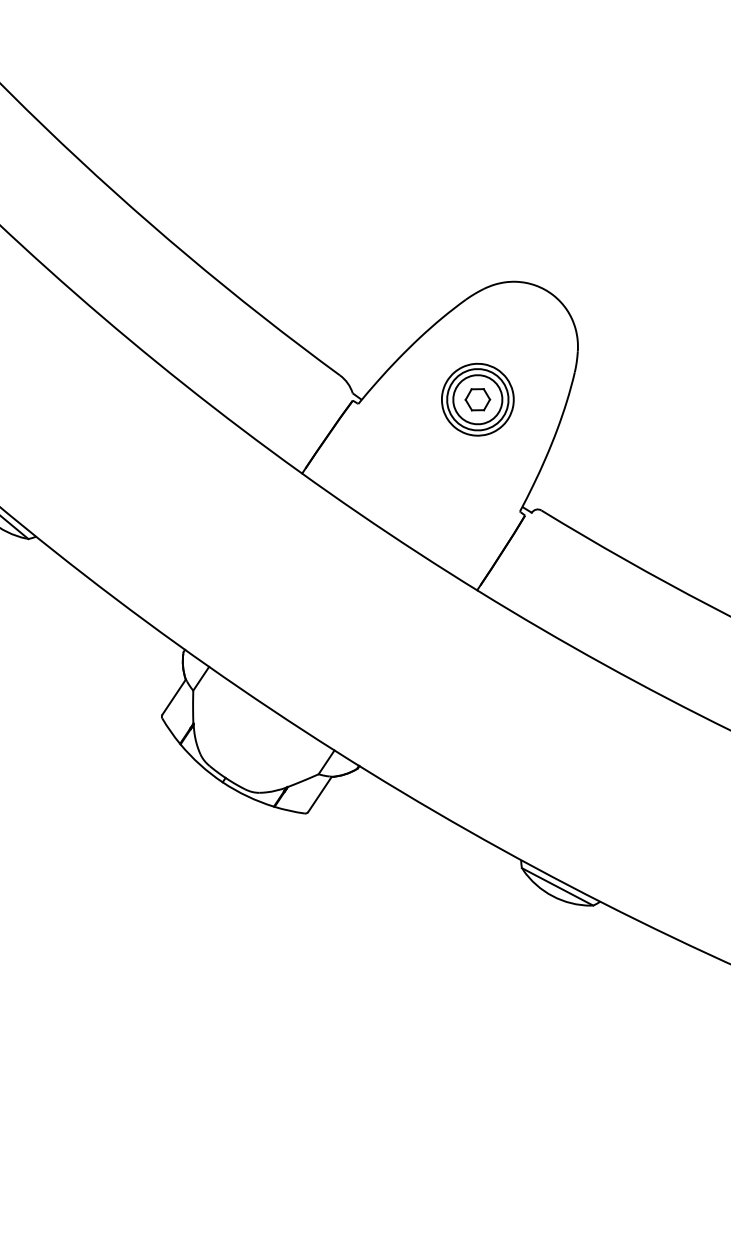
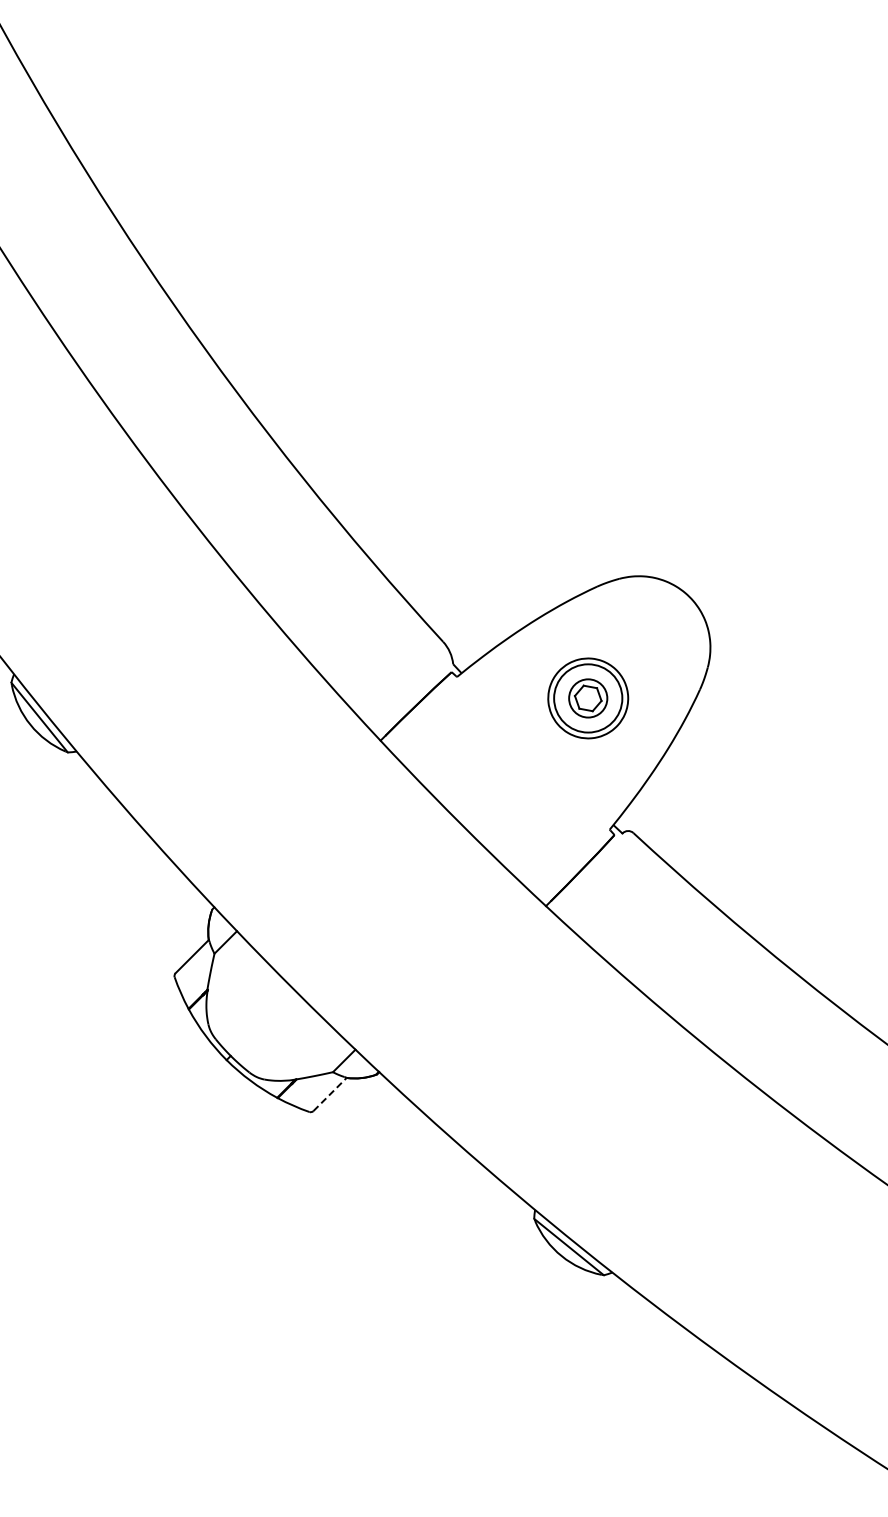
circle: (477, 399) -> (587, 698), size x0.7
line: (320, 794) -> (330, 1094), solid -> dashed

